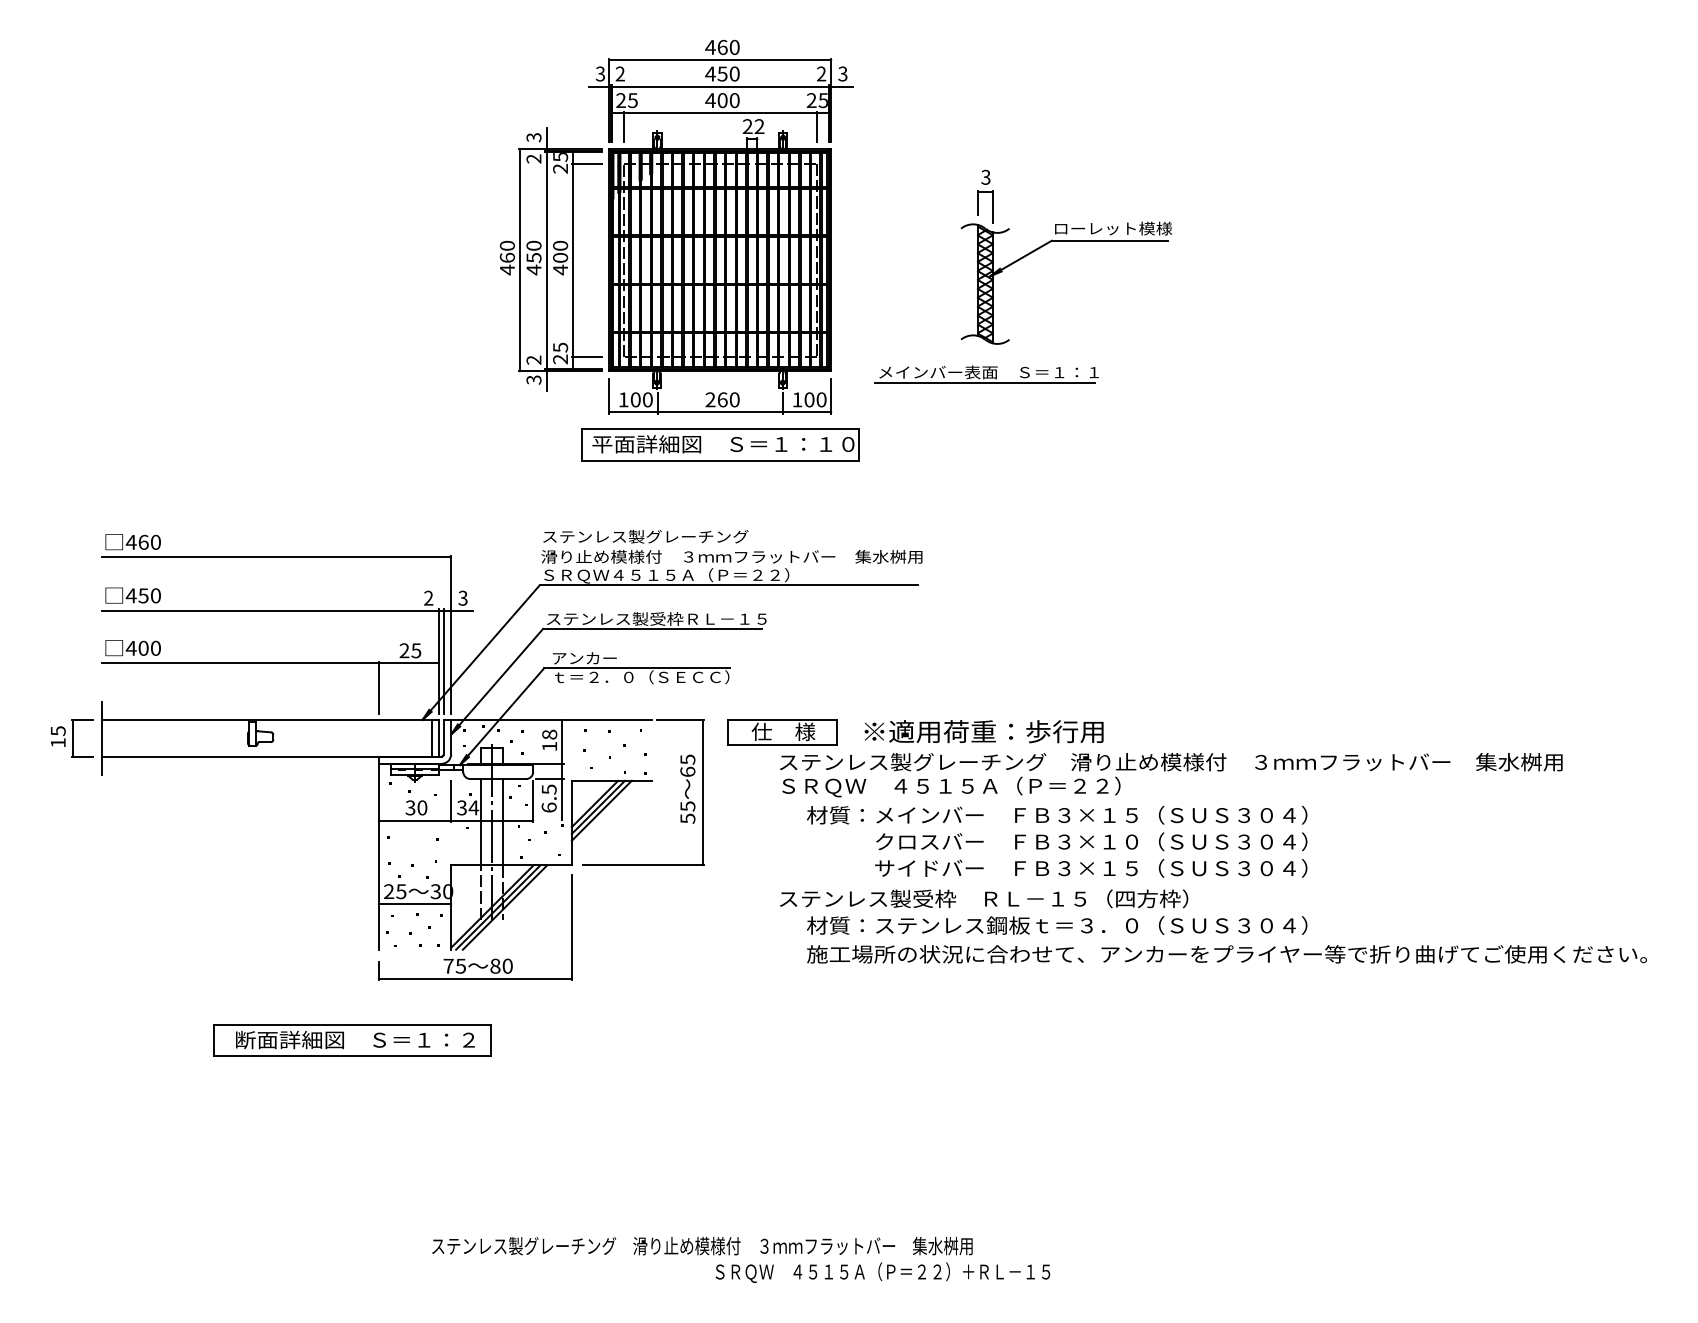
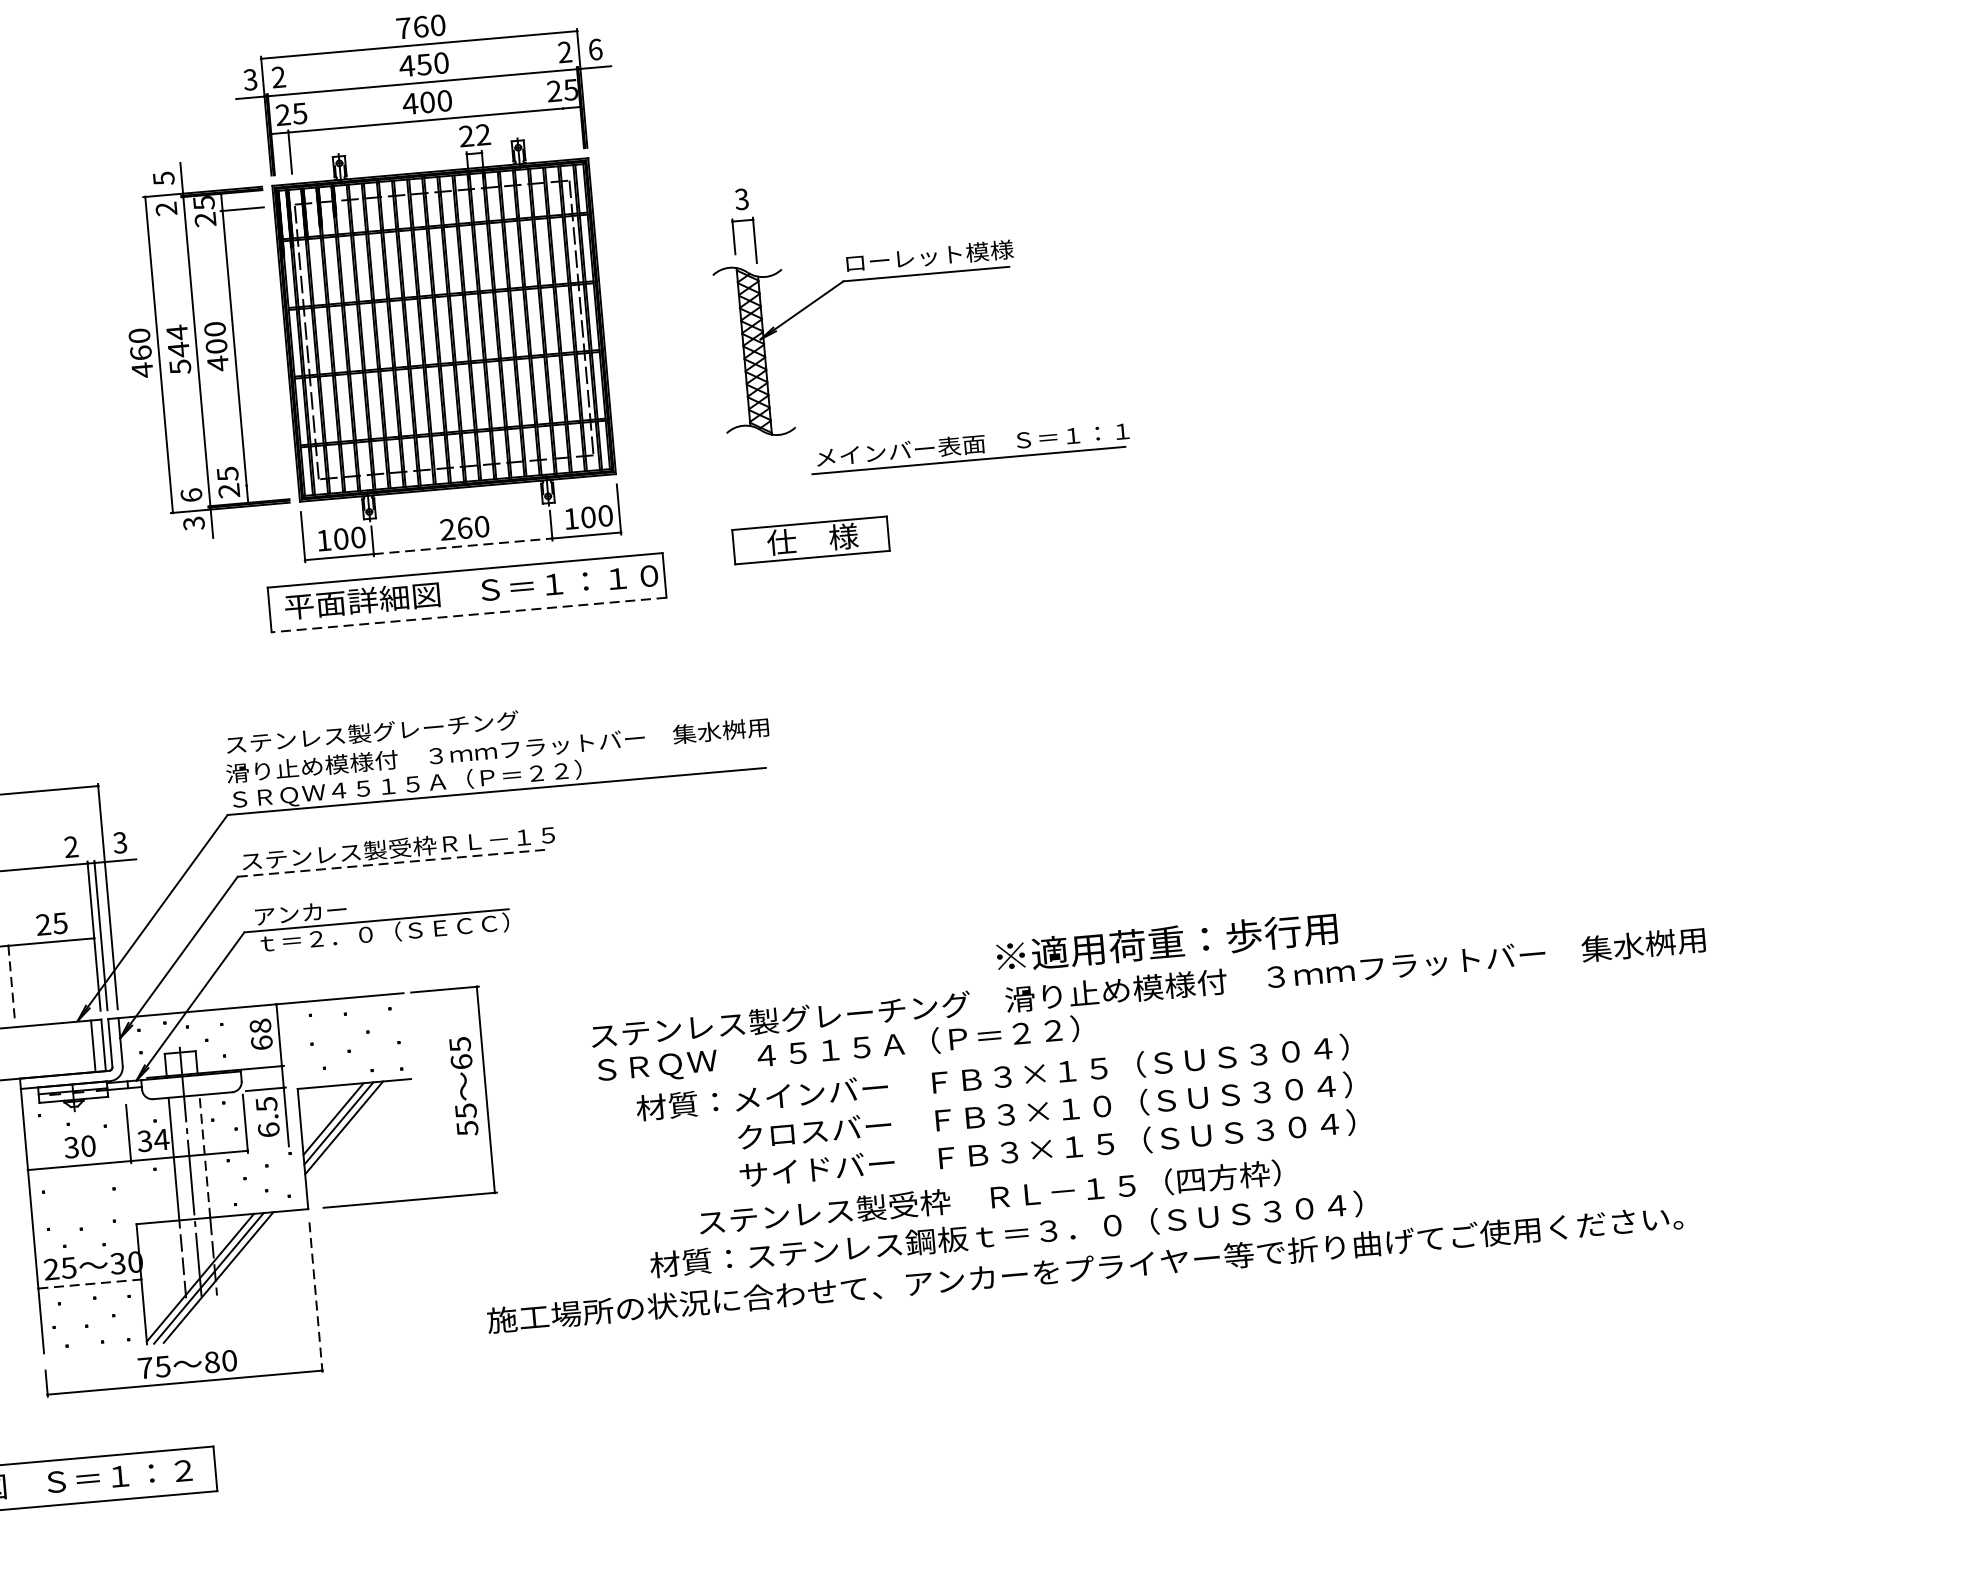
text: (710, 47) -> (403, 28), 460 -> 760
text: (842, 73) -> (594, 48), 3 -> 6
line: (816, 126) -> (564, 127), removed
text: (533, 137) -> (163, 178), 3 -> 5
part: (1065, 241) -> (863, 280), moved
text: (533, 257) -> (178, 349), 450 -> 544
line: (586, 356) -> (265, 483), removed
text: (533, 359) -> (190, 494), 2 -> 6
part: (986, 374) -> (969, 447), moved
line: (720, 412) -> (463, 546), solid -> dashed
line: (720, 460) -> (469, 614), solid -> dashed
line: (652, 629) -> (393, 863), solid -> dashed
line: (378, 687) -> (11, 980), solid -> dashed
text: (983, 731) -> (1166, 942), moved
part: (782, 732) -> (811, 540), moved
text: (549, 746) -> (261, 1042), 18 -> 68
line: (502, 821) -> (204, 1155), solid -> dashed
text: (984, 898) -> (990, 1197), moved
line: (415, 904) -> (90, 1284), solid -> dashed
line: (571, 927) -> (315, 1297), solid -> dashed
text: (1226, 954) -> (1084, 1269), moved

